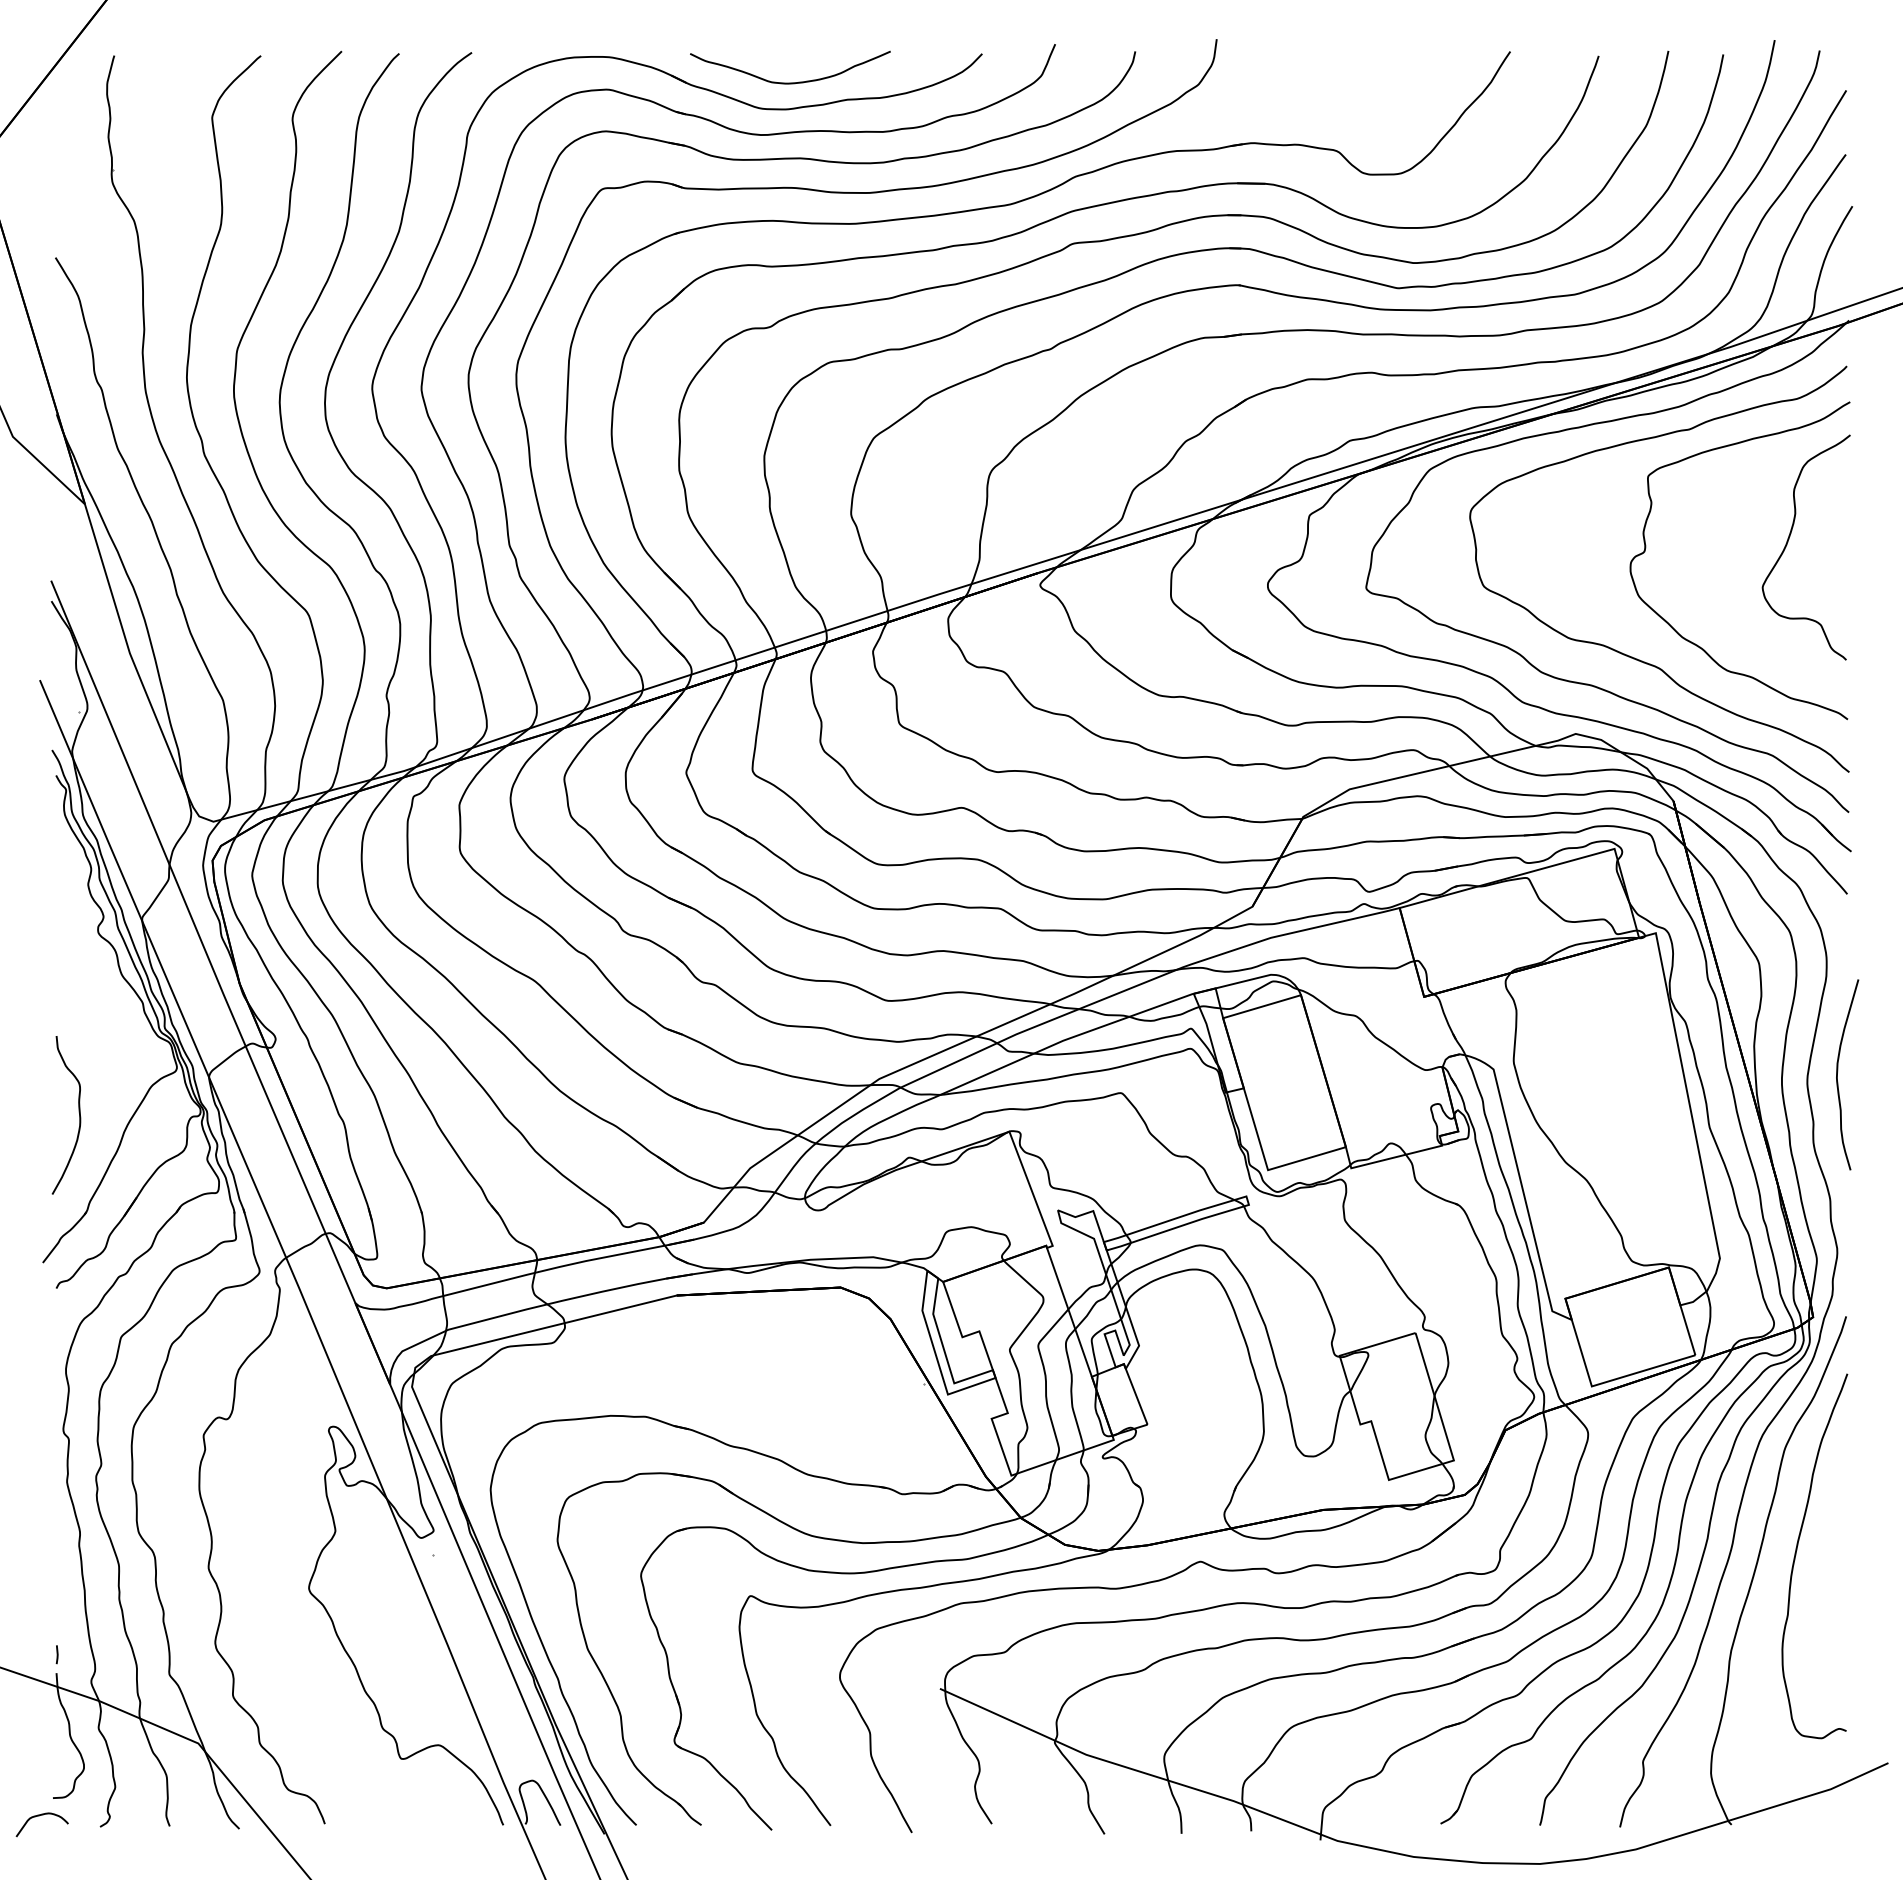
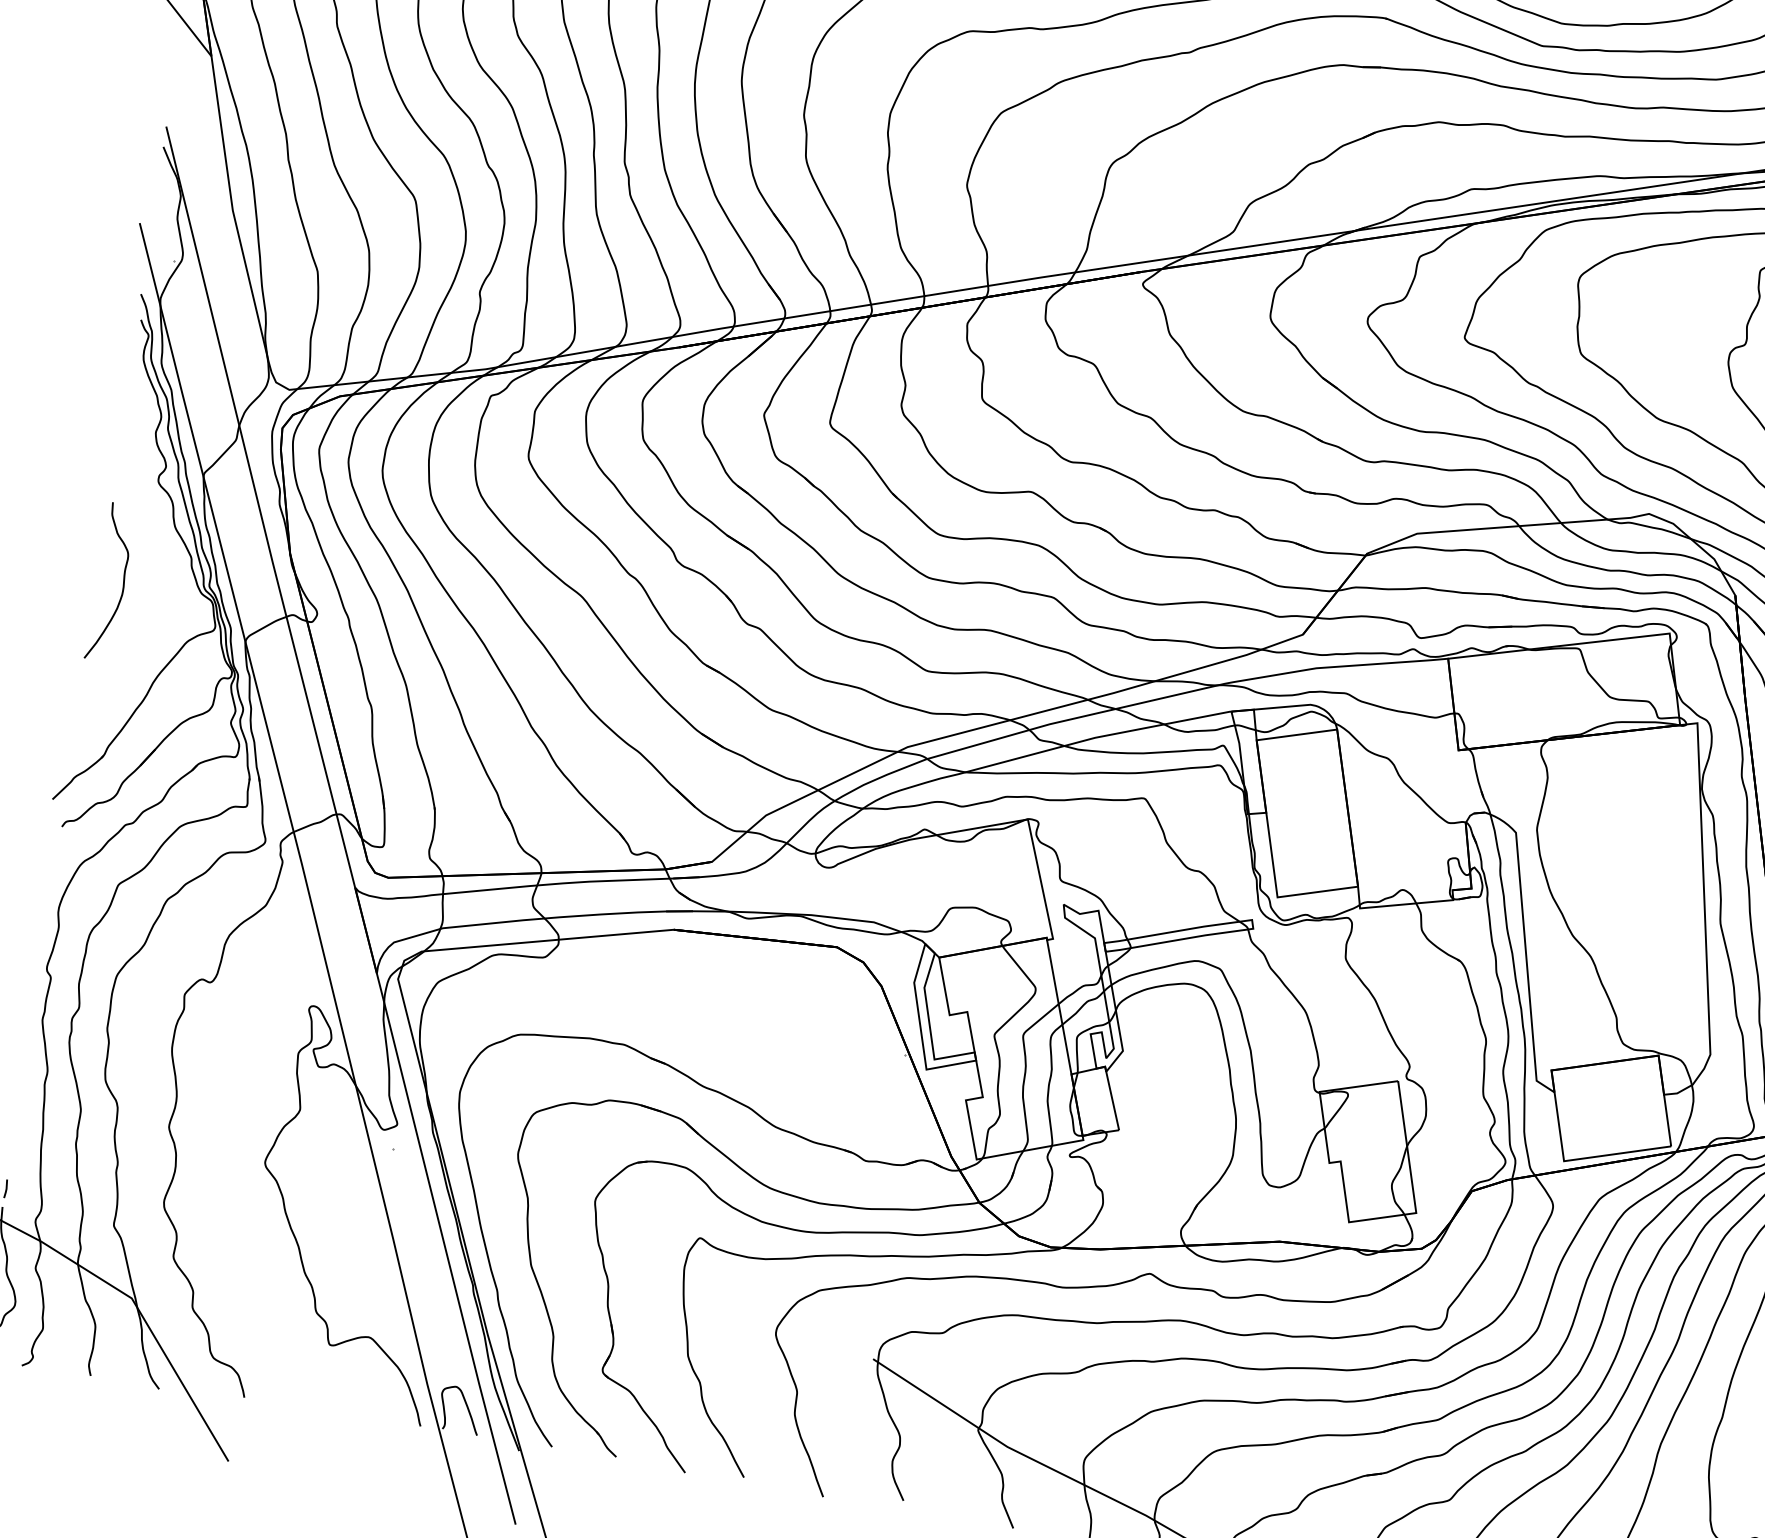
curve: (78, 1112) -> (122, 581), moved

